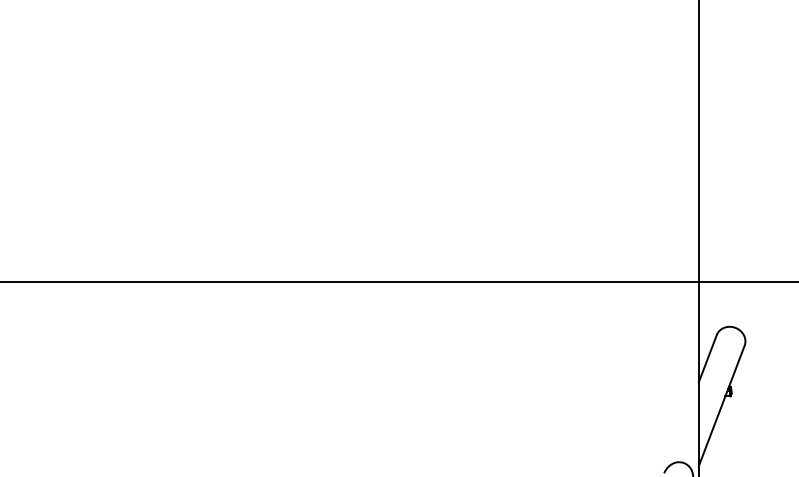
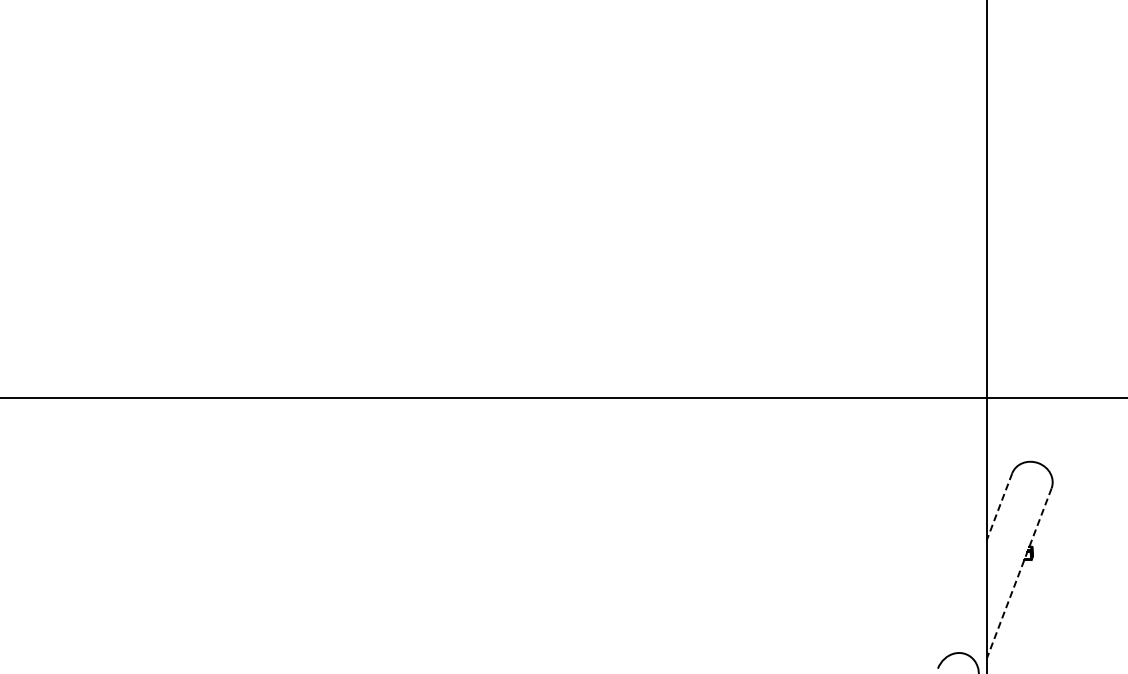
line: (707, 358) -> (999, 506), solid -> dashed
line: (721, 406) -> (1019, 574), solid -> dashed

